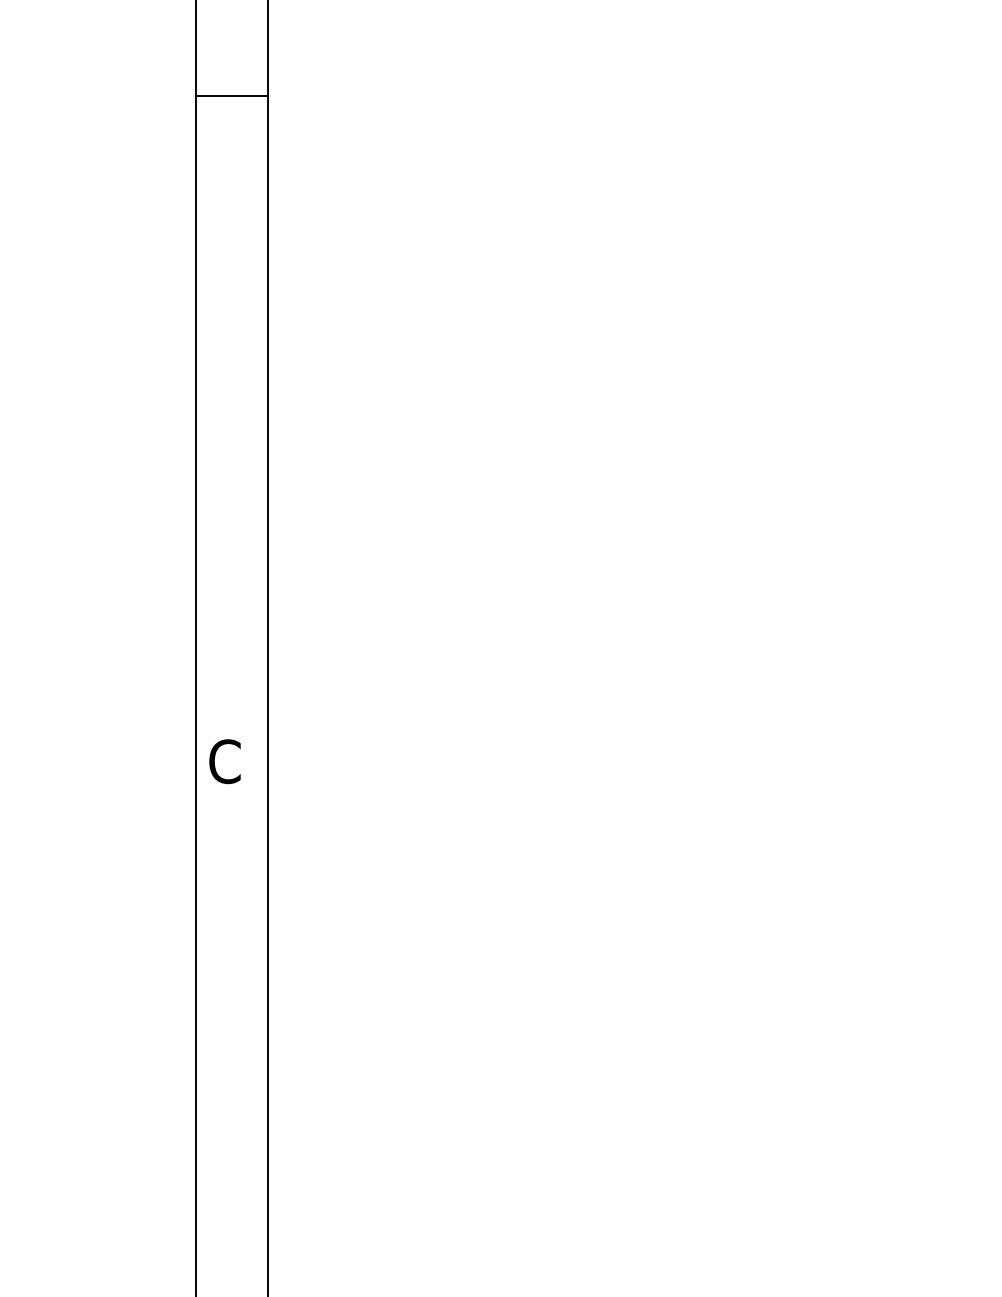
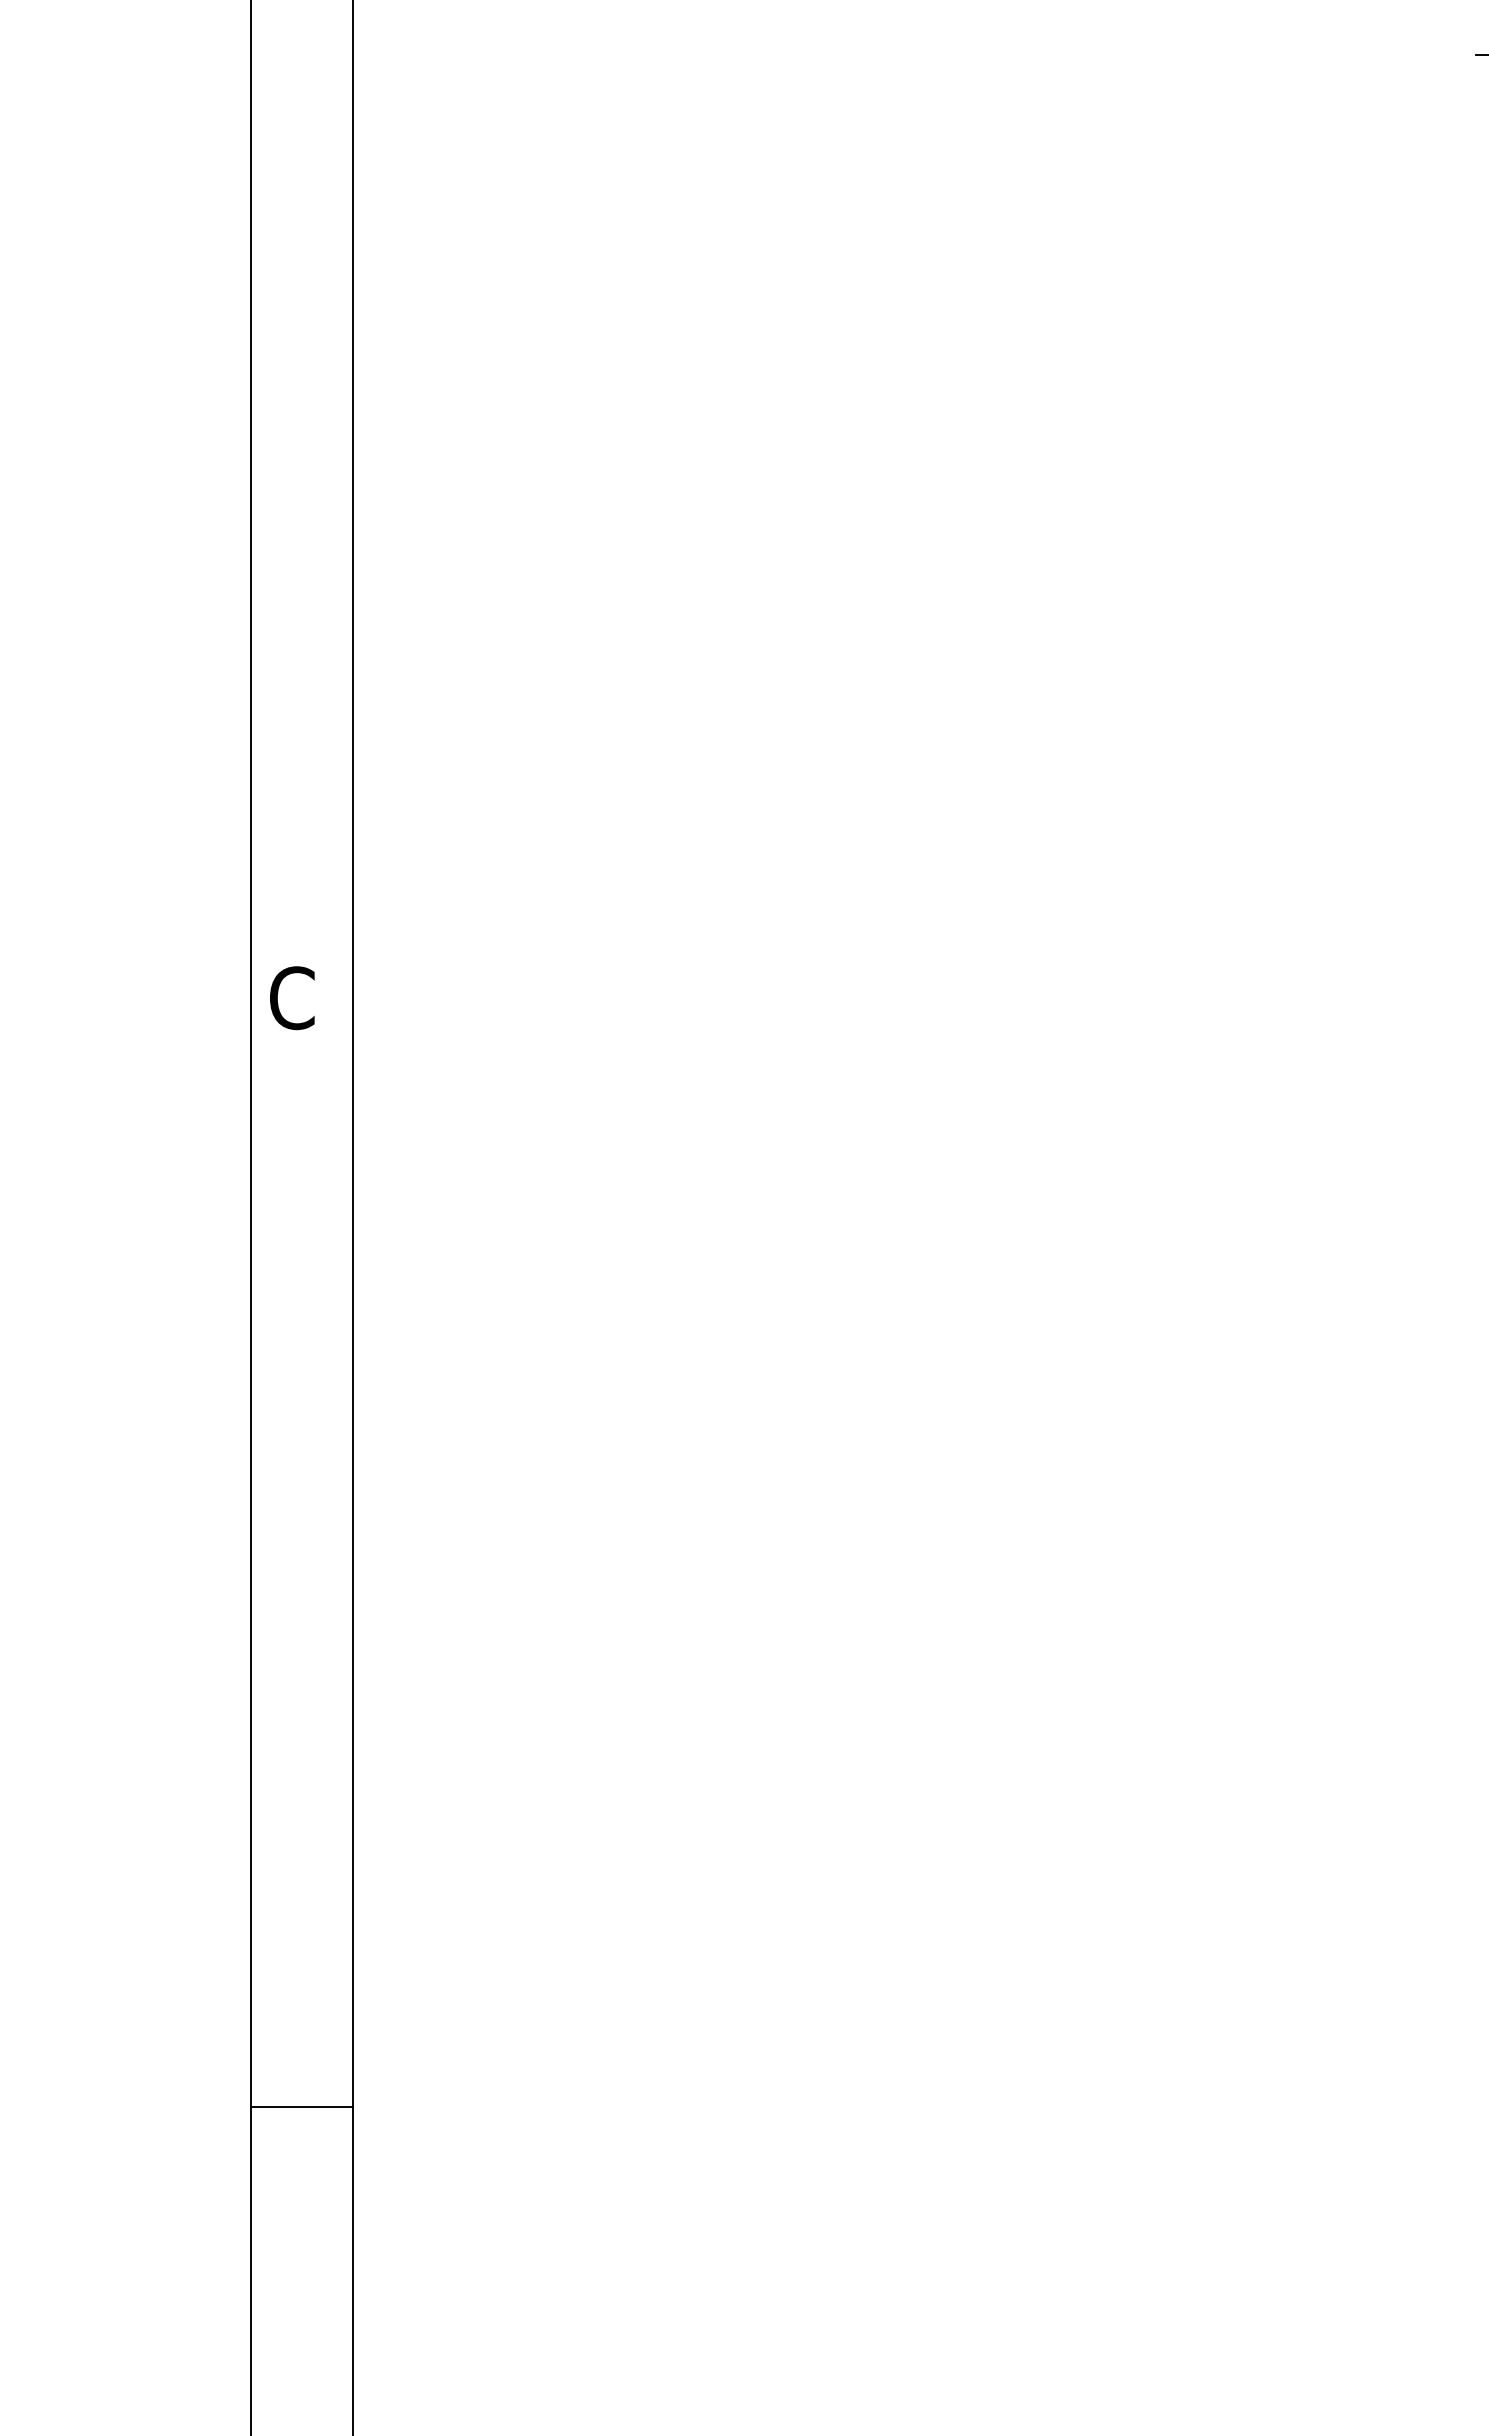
line: (231, 95) -> (301, 50), removed

